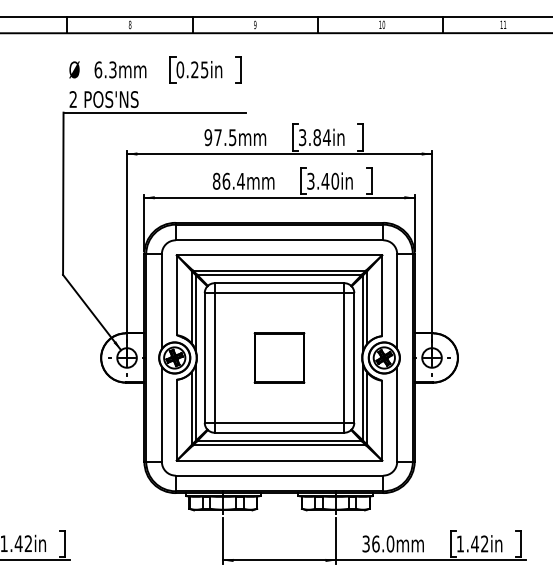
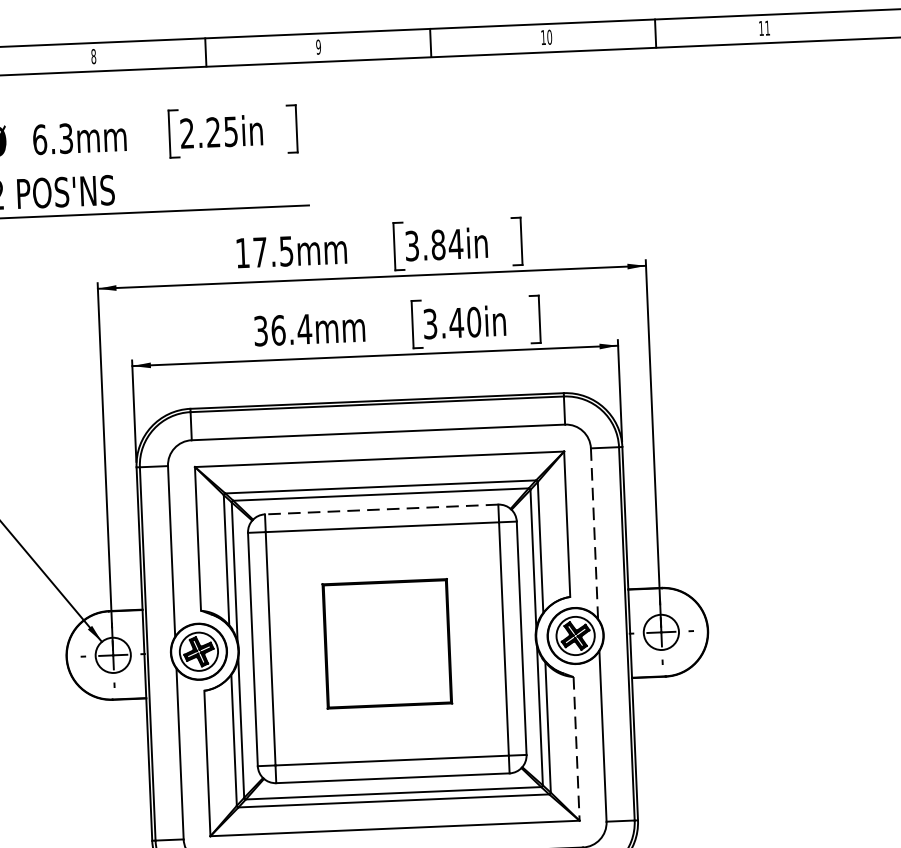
text: (180, 69) -> (187, 132), 0.25in -> 2.25in
text: (208, 137) -> (243, 252), 97.5mm -> 17.5mm
text: (216, 180) -> (260, 329), 86.4mm -> 36.4mm
line: (279, 283) -> (381, 510), solid -> dashed
line: (397, 301) -> (595, 533), solid -> dashed
part: (279, 357) -> (387, 643), size x1.4
line: (382, 420) -> (577, 748), solid -> dashed

